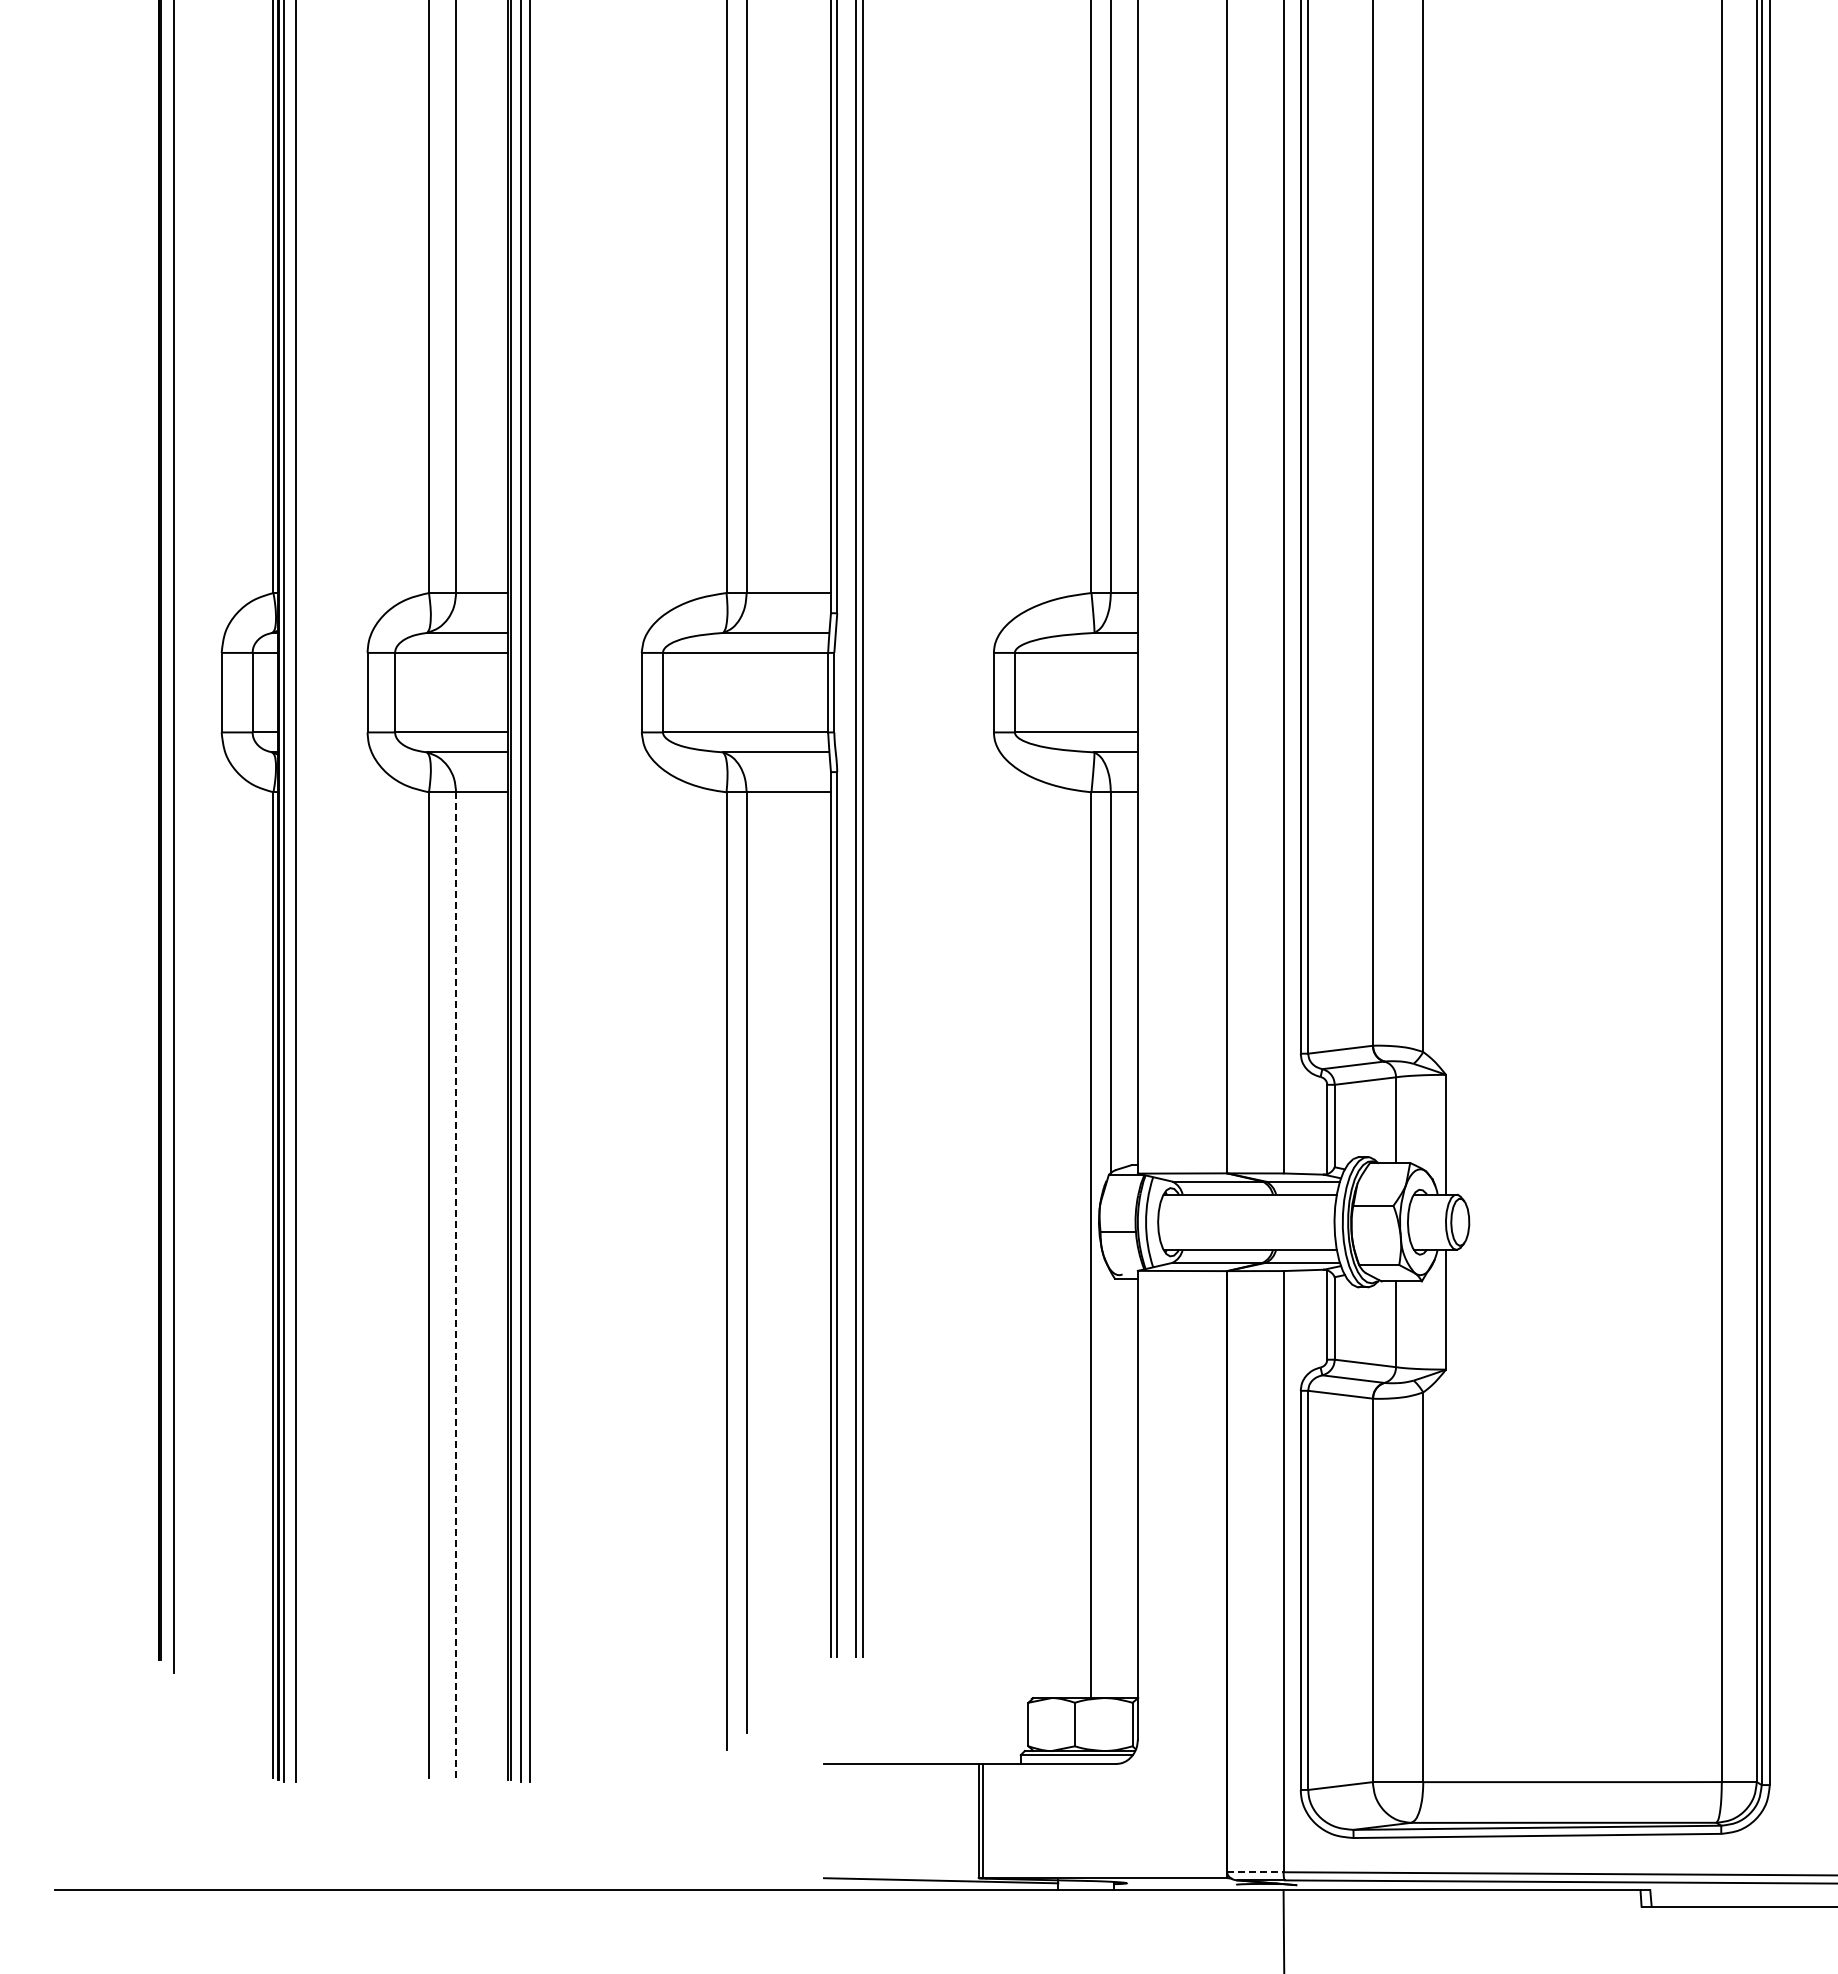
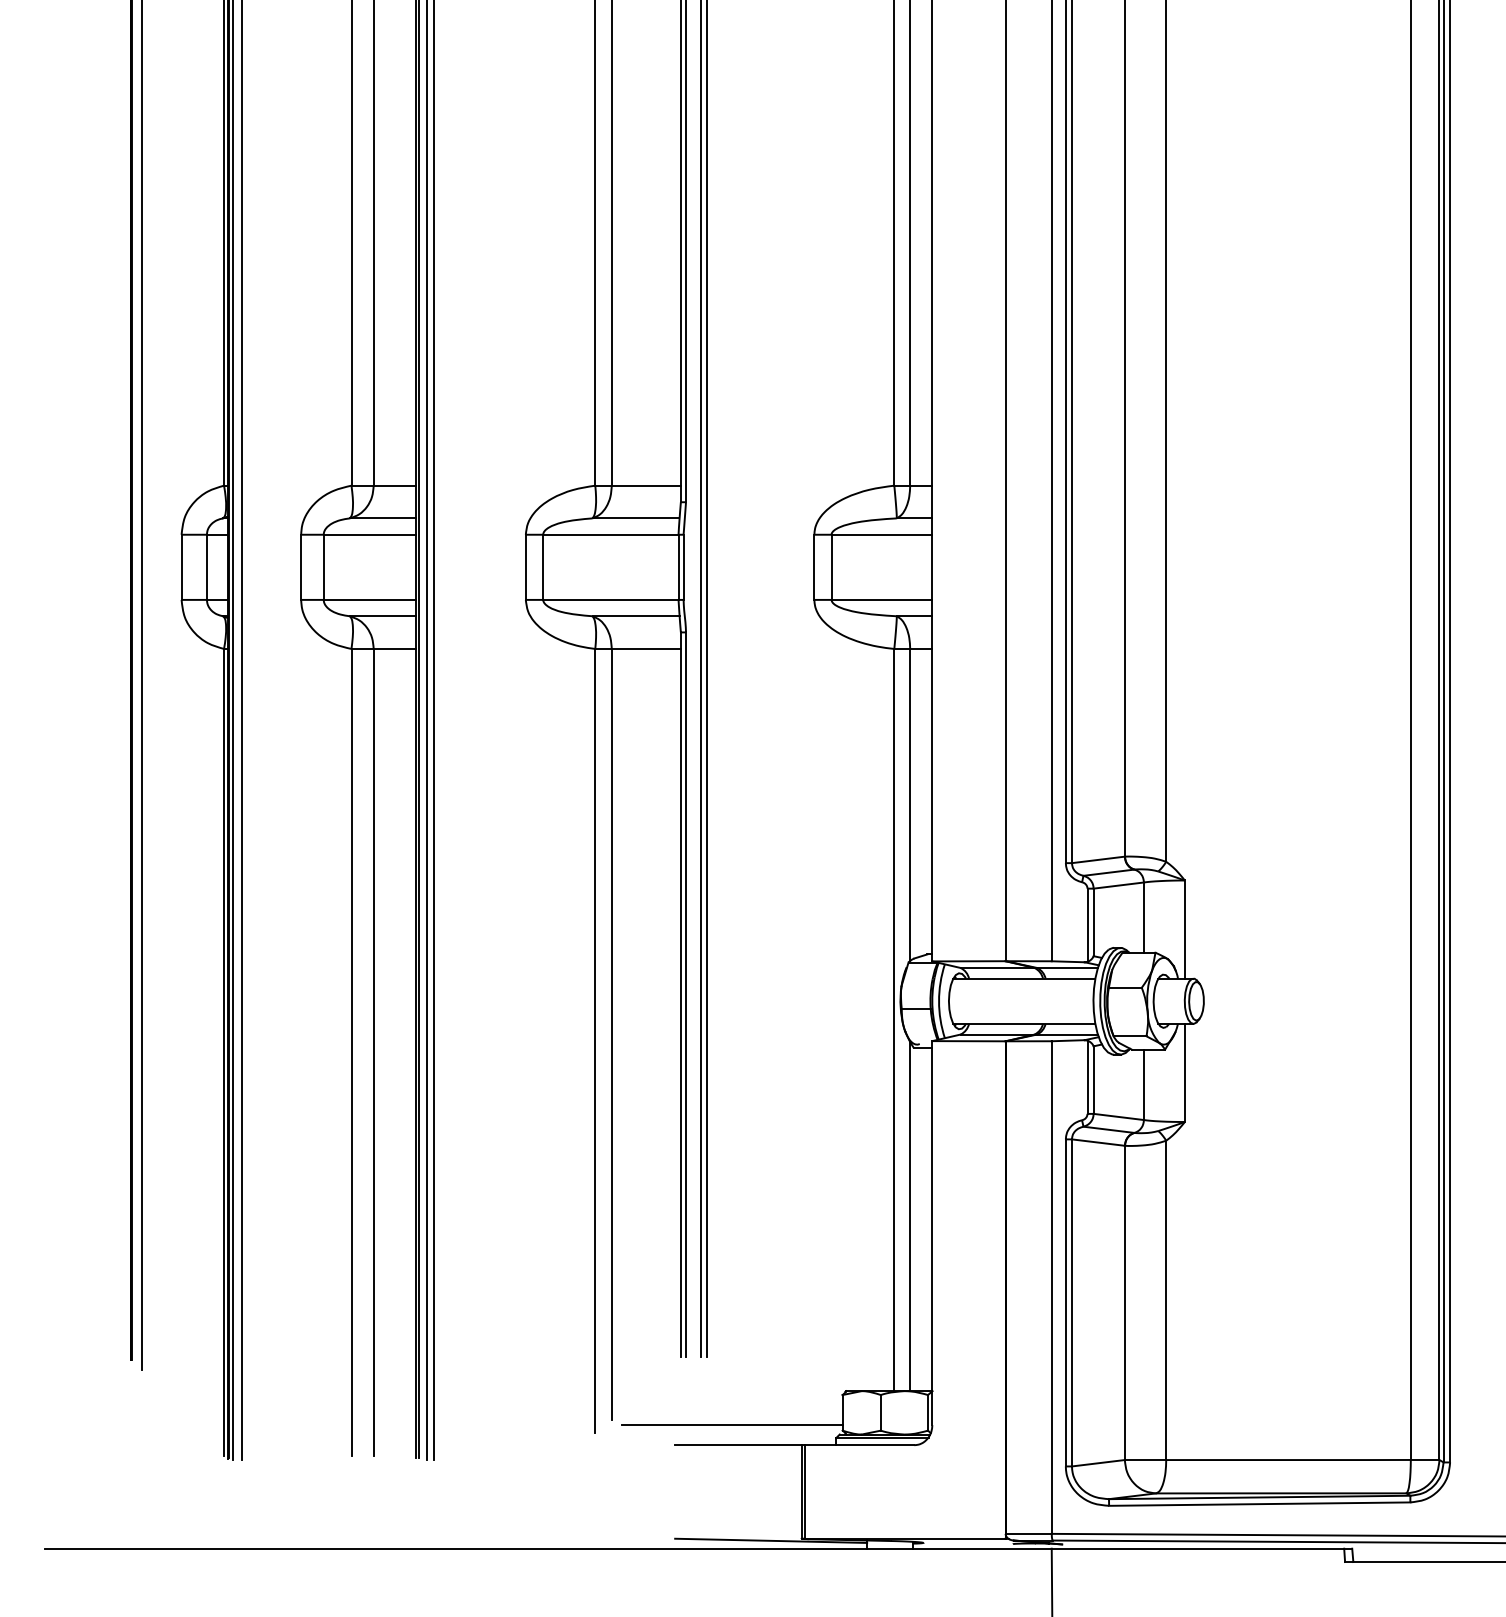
line: (456, 1285) -> (374, 1053), dashed -> solid
line: (1110, 1484) -> (909, 1216), added
line: (893, 1739) -> (732, 1425), added
line: (1255, 1872) -> (1028, 1534), dashed -> solid

